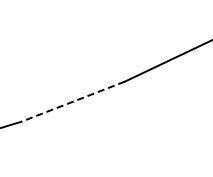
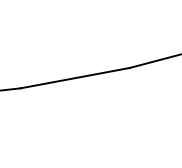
line: (73, 101) -> (75, 78), dashed -> solid

